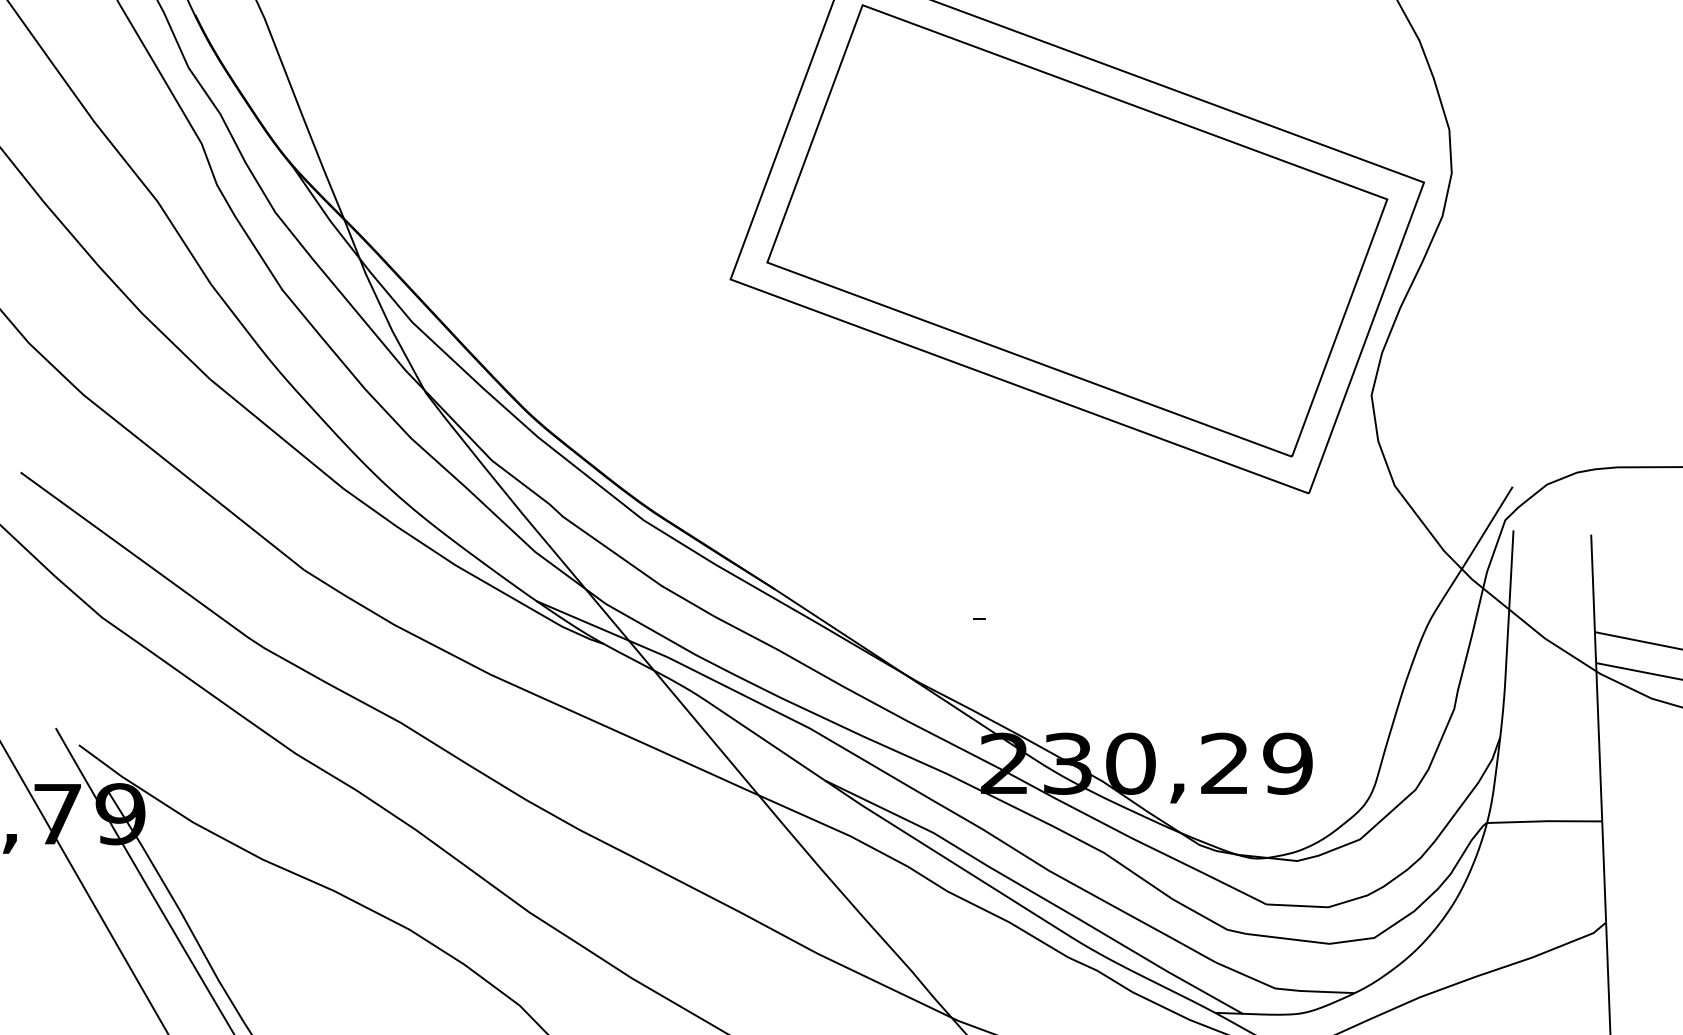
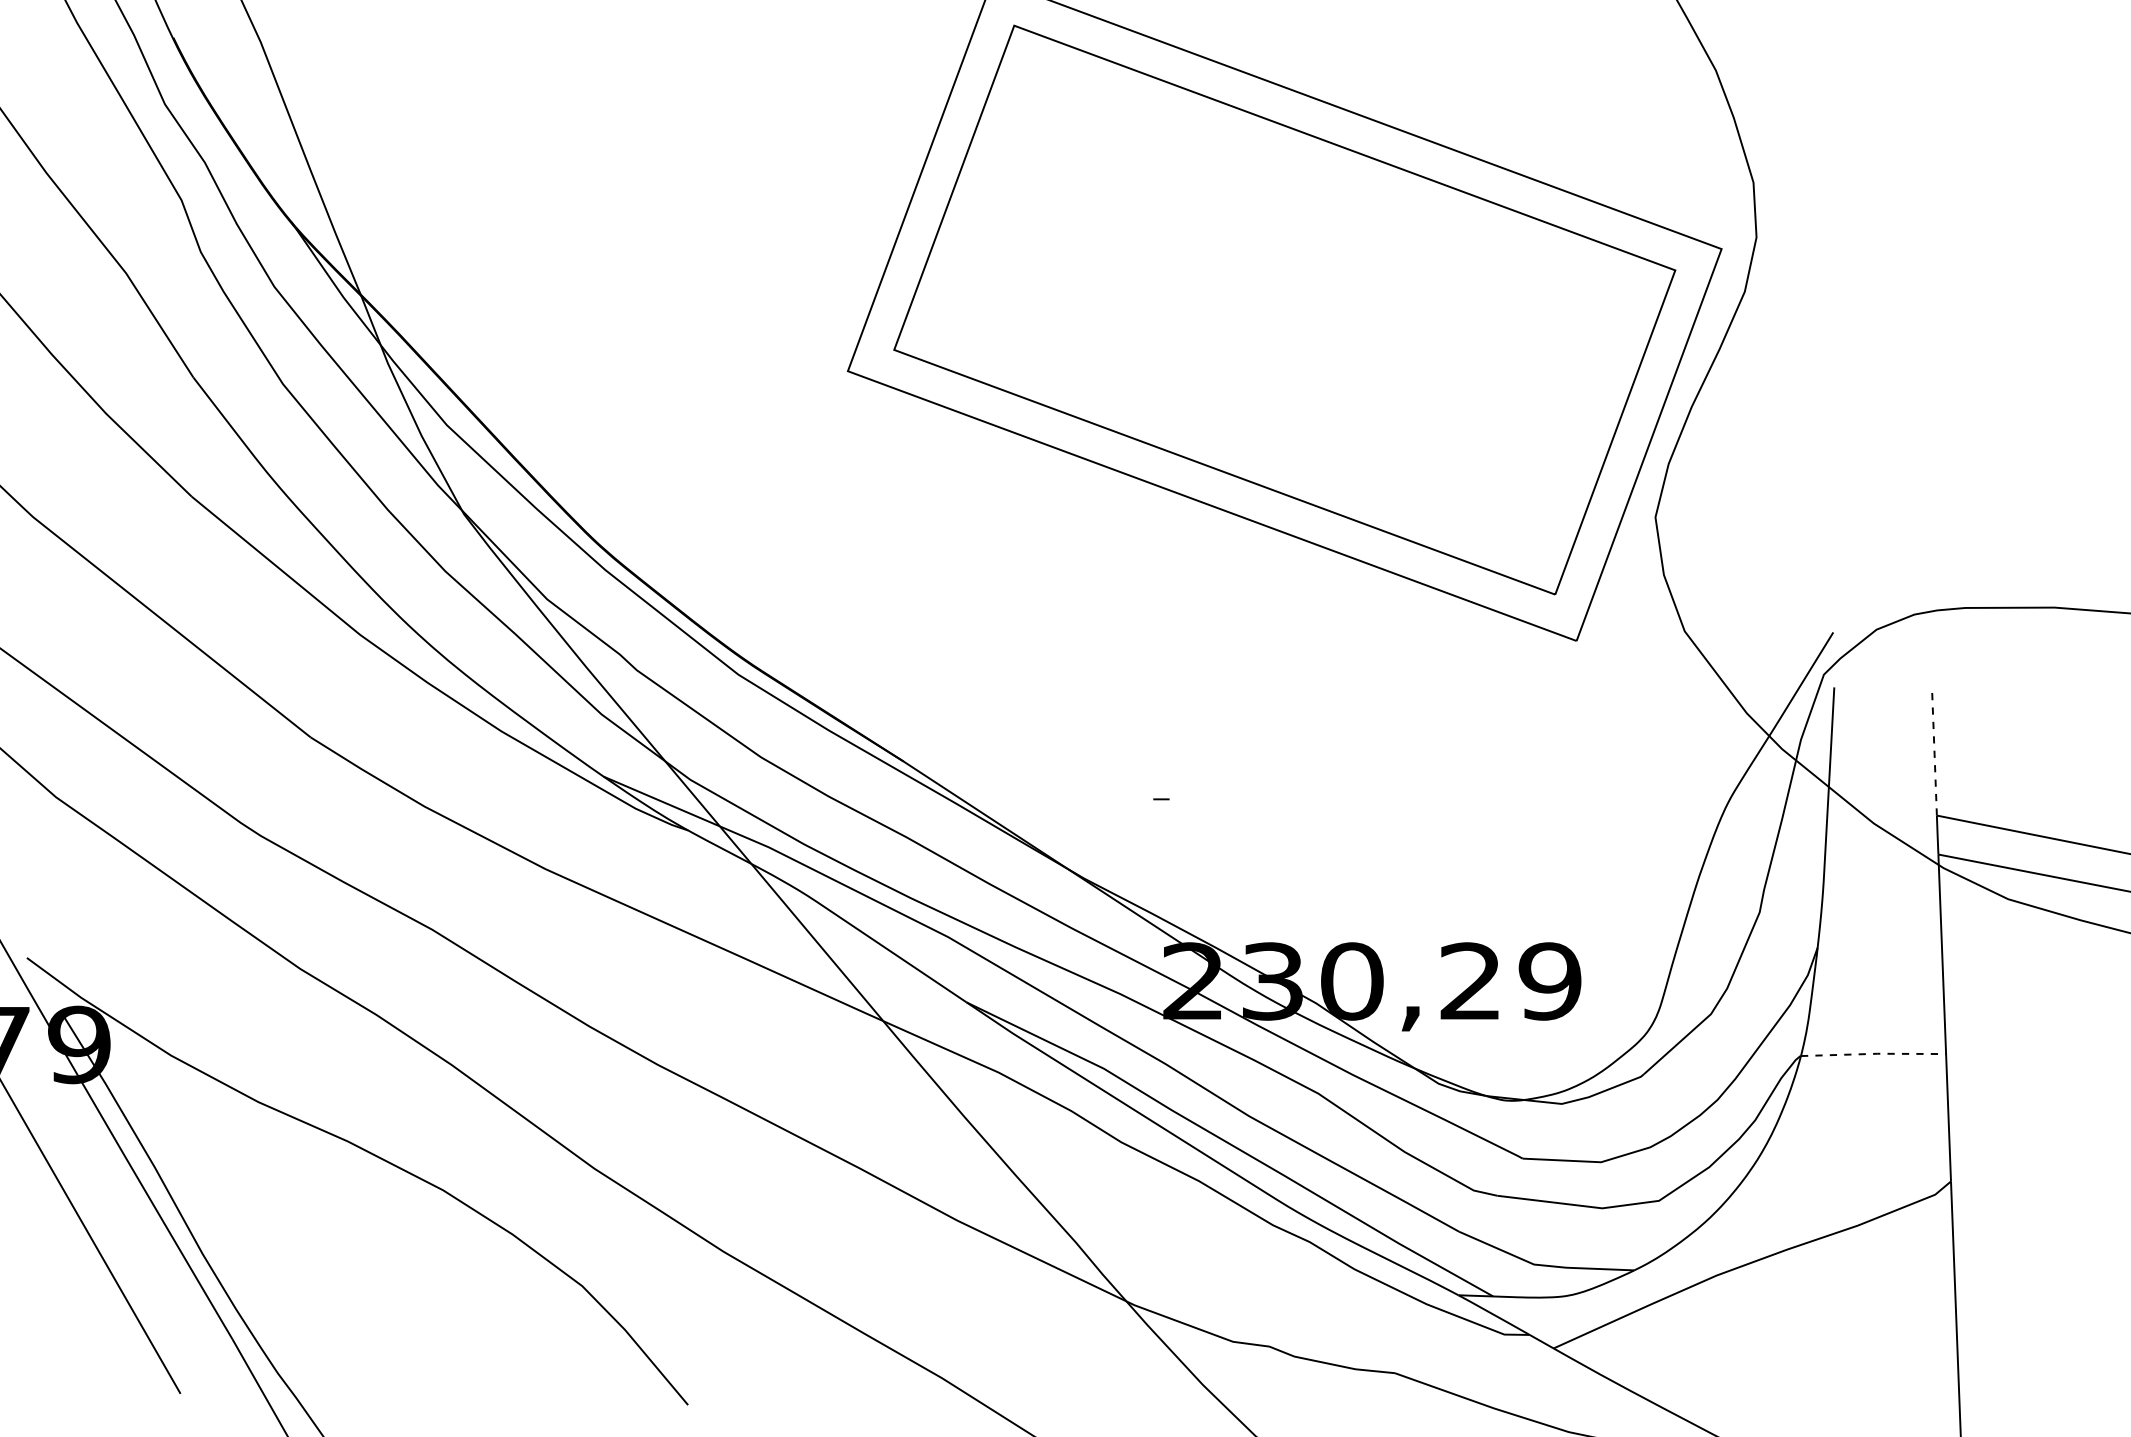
line: (1593, 583) -> (1934, 754), solid -> dashed
line: (1545, 820) -> (1874, 1053), solid -> dashed

